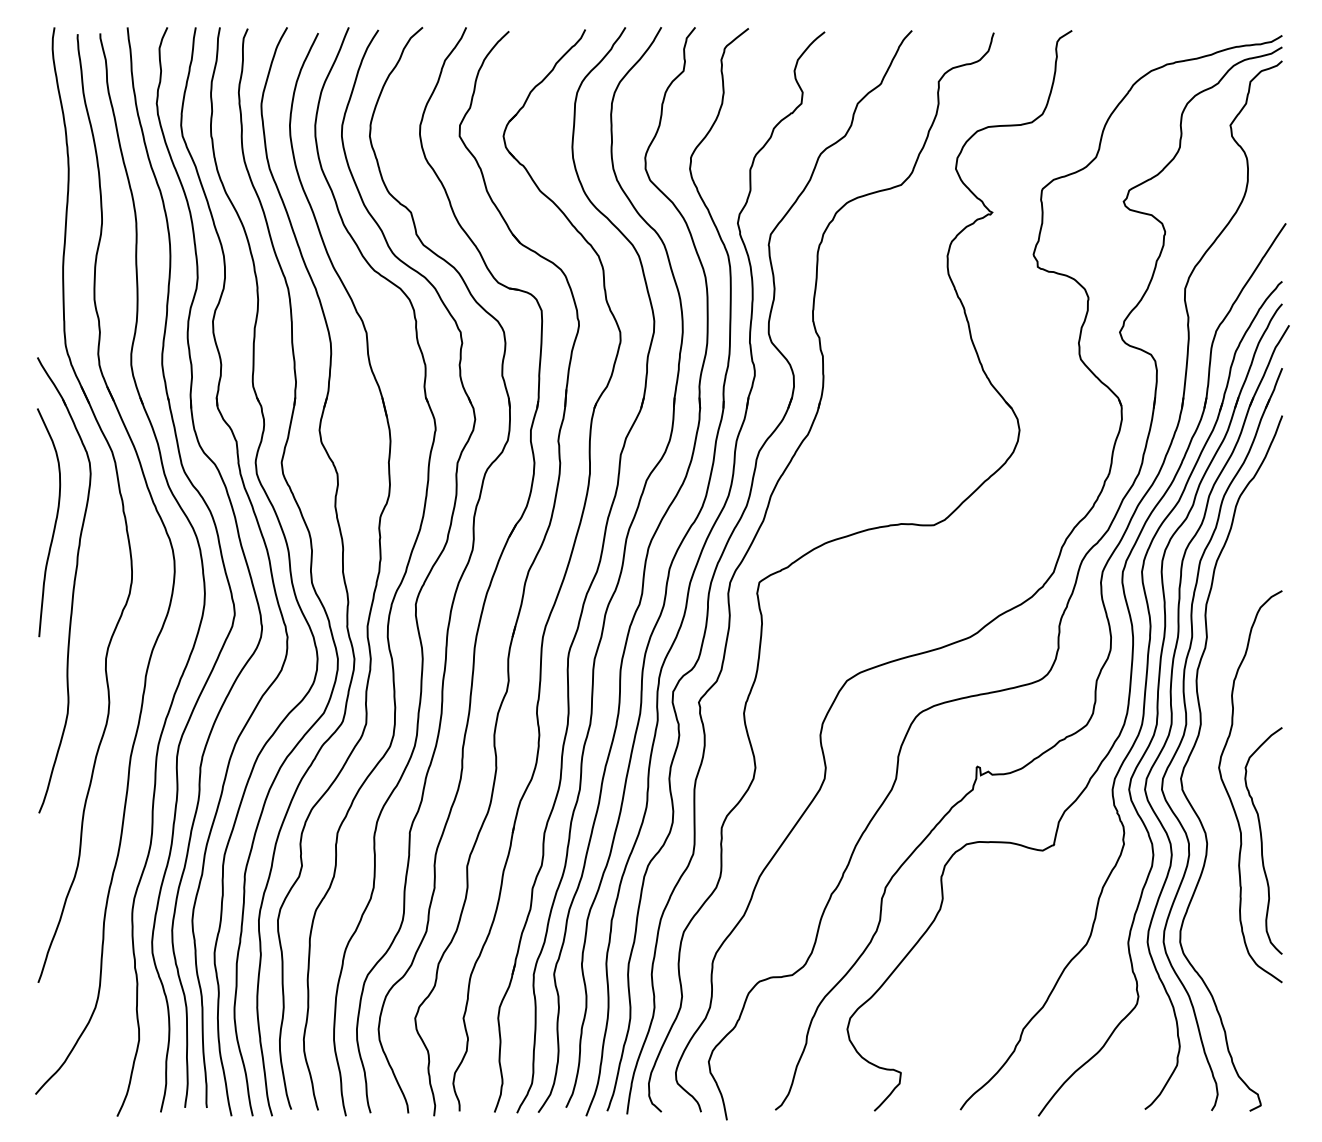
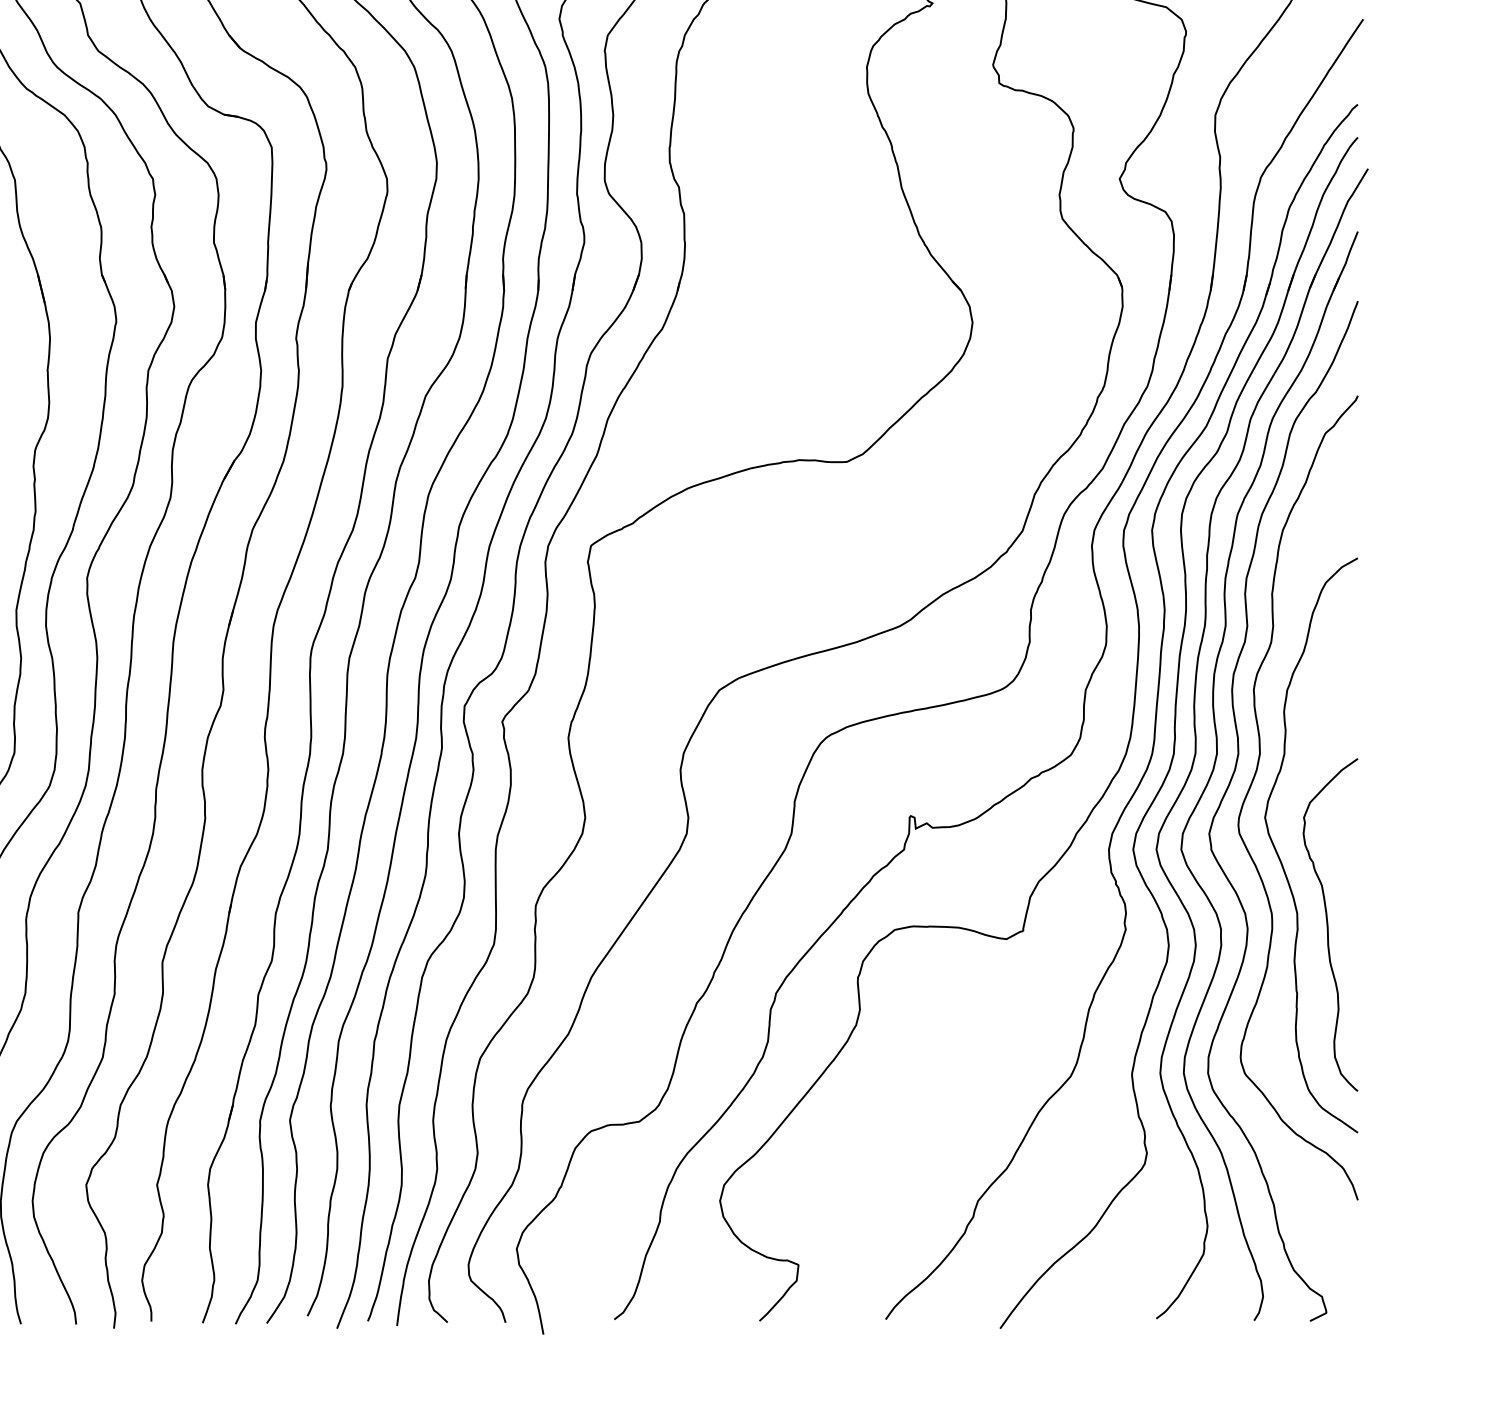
curve: (1212, 741) -> (1255, 779), added

